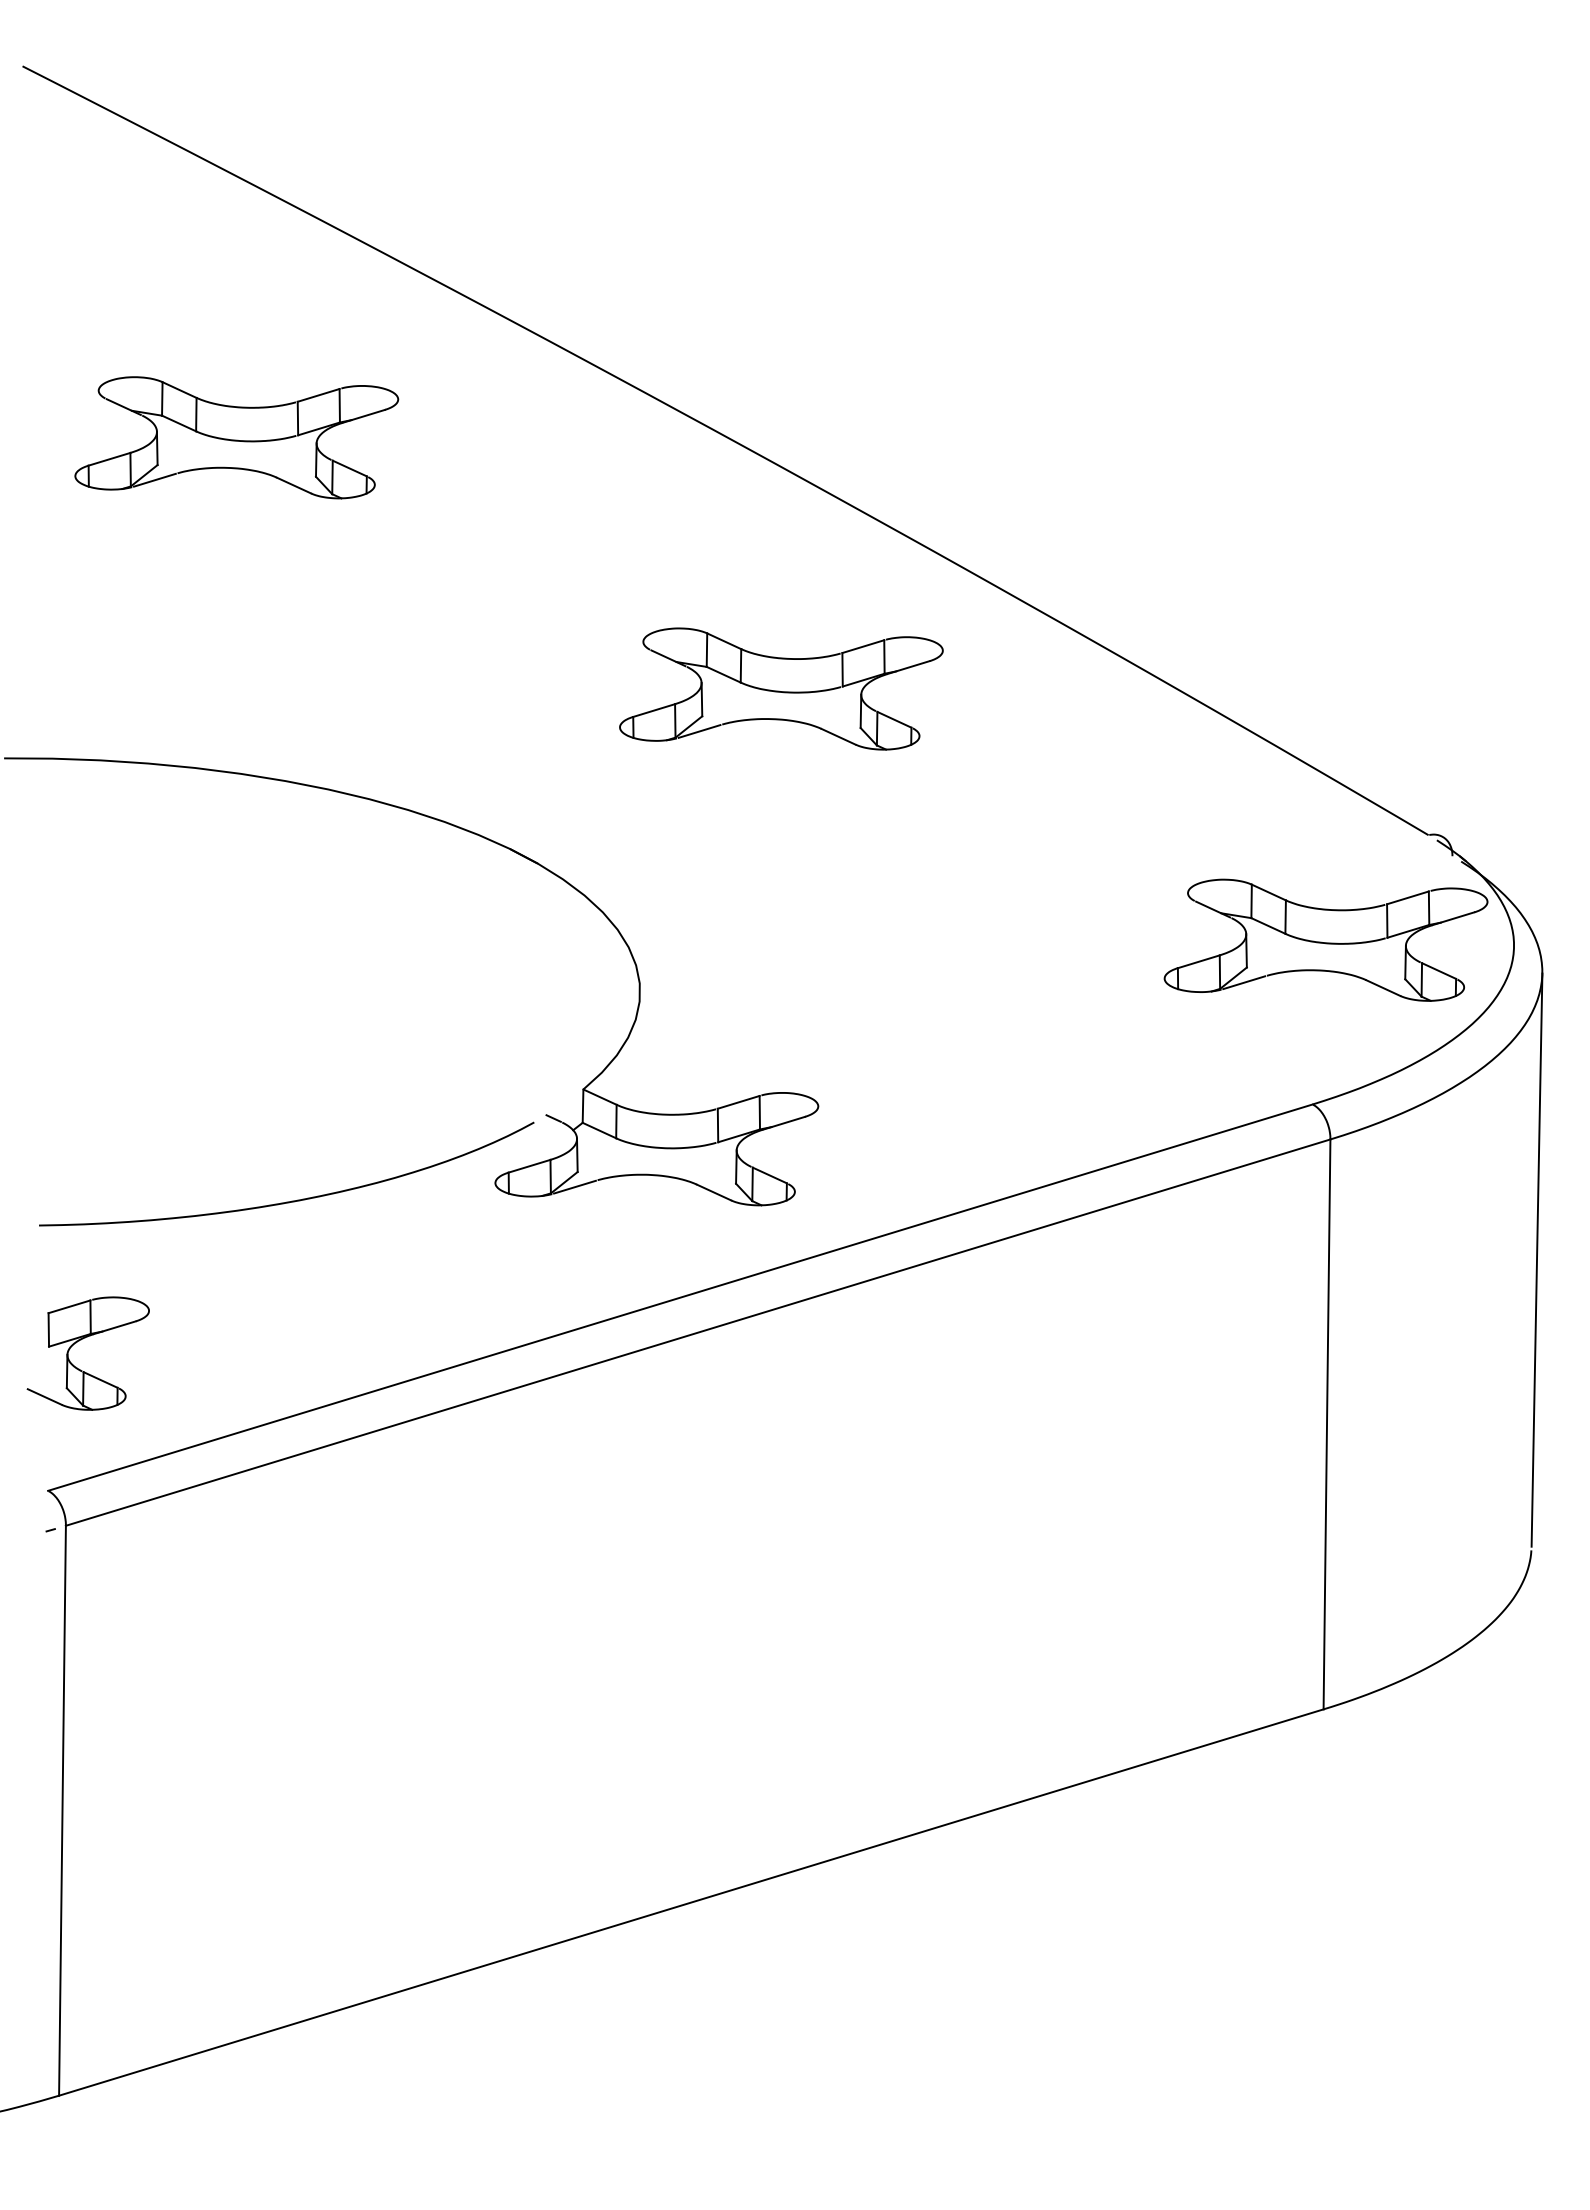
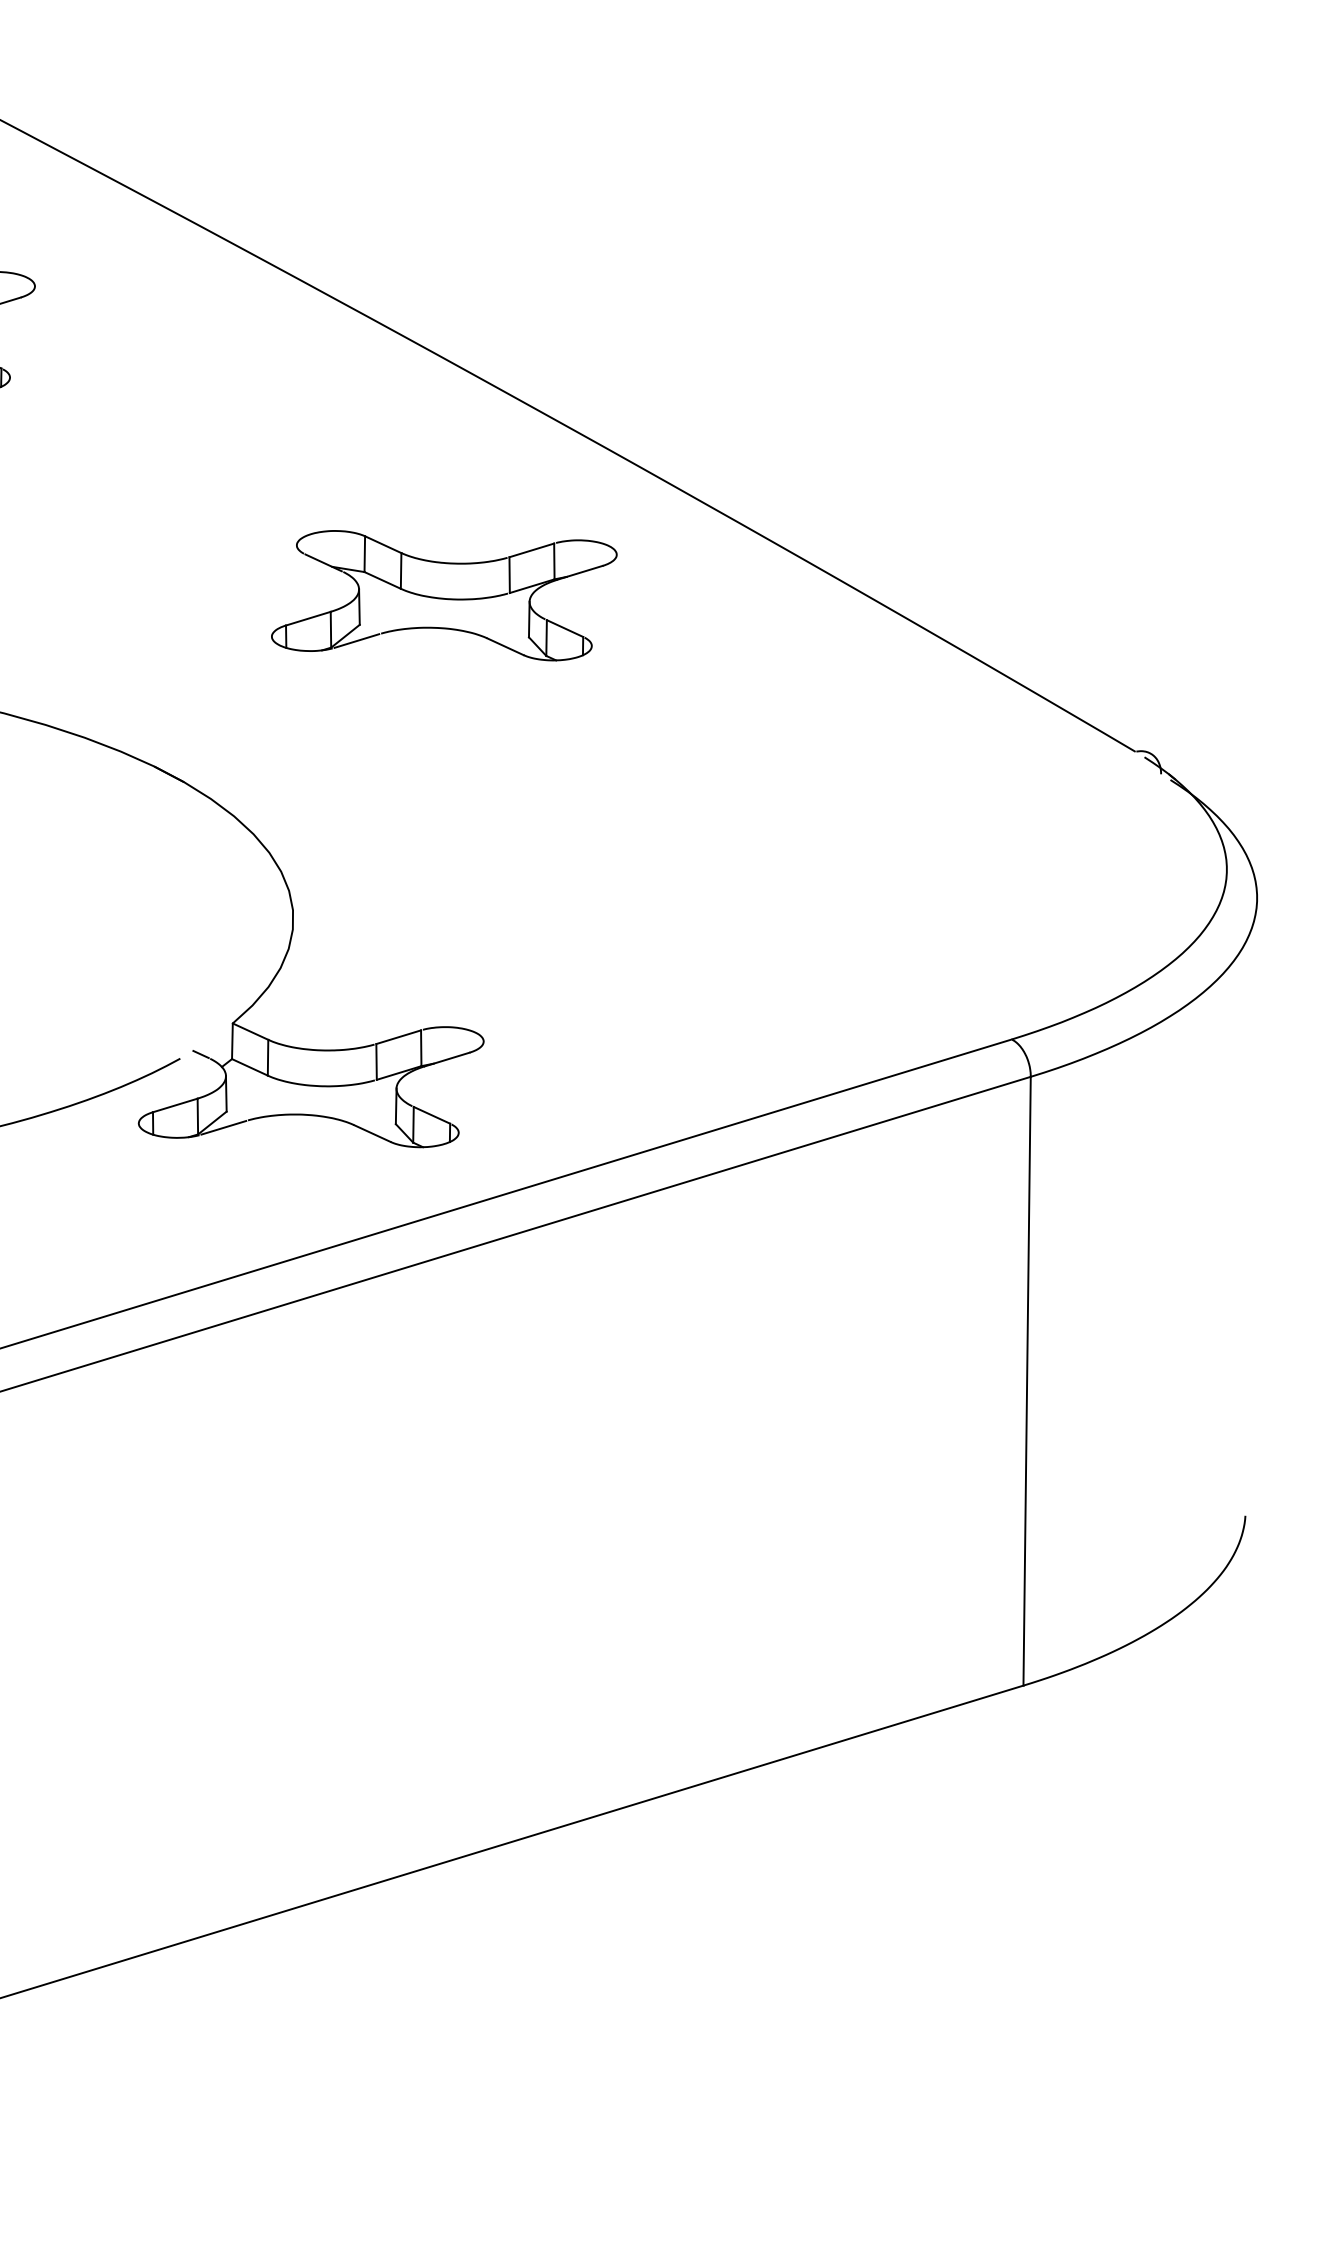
part: (1325, 939) -> (1025, 863), removed
line: (1536, 1259) -> (1250, 1205), removed

